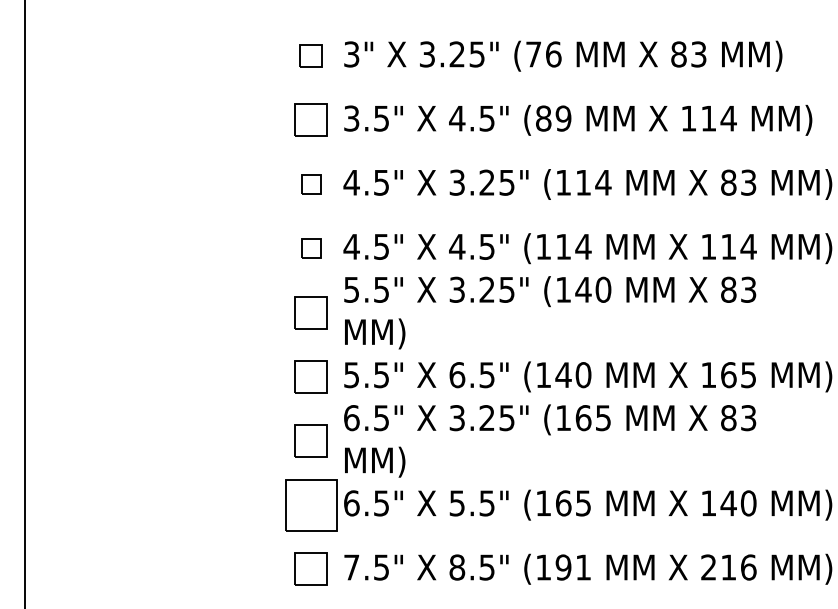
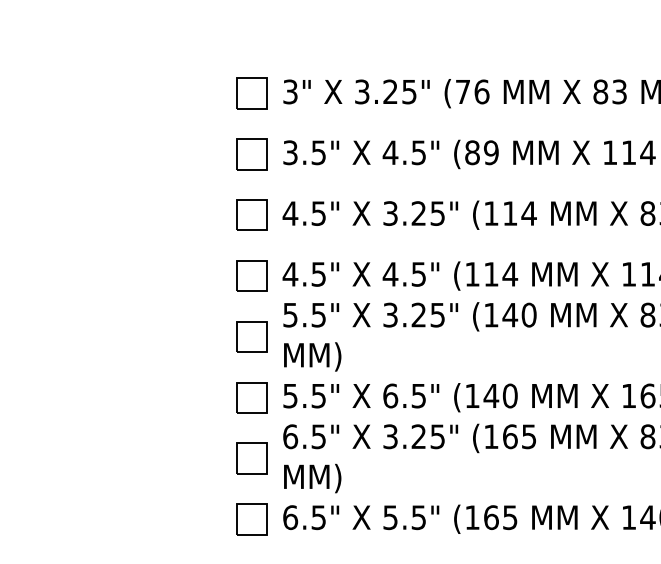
part: (310, 55) -> (251, 92), size x1.43
part: (310, 184) -> (251, 215), size x1.67
part: (310, 248) -> (251, 275), size x1.67
part: (310, 504) -> (251, 518), size x0.62

